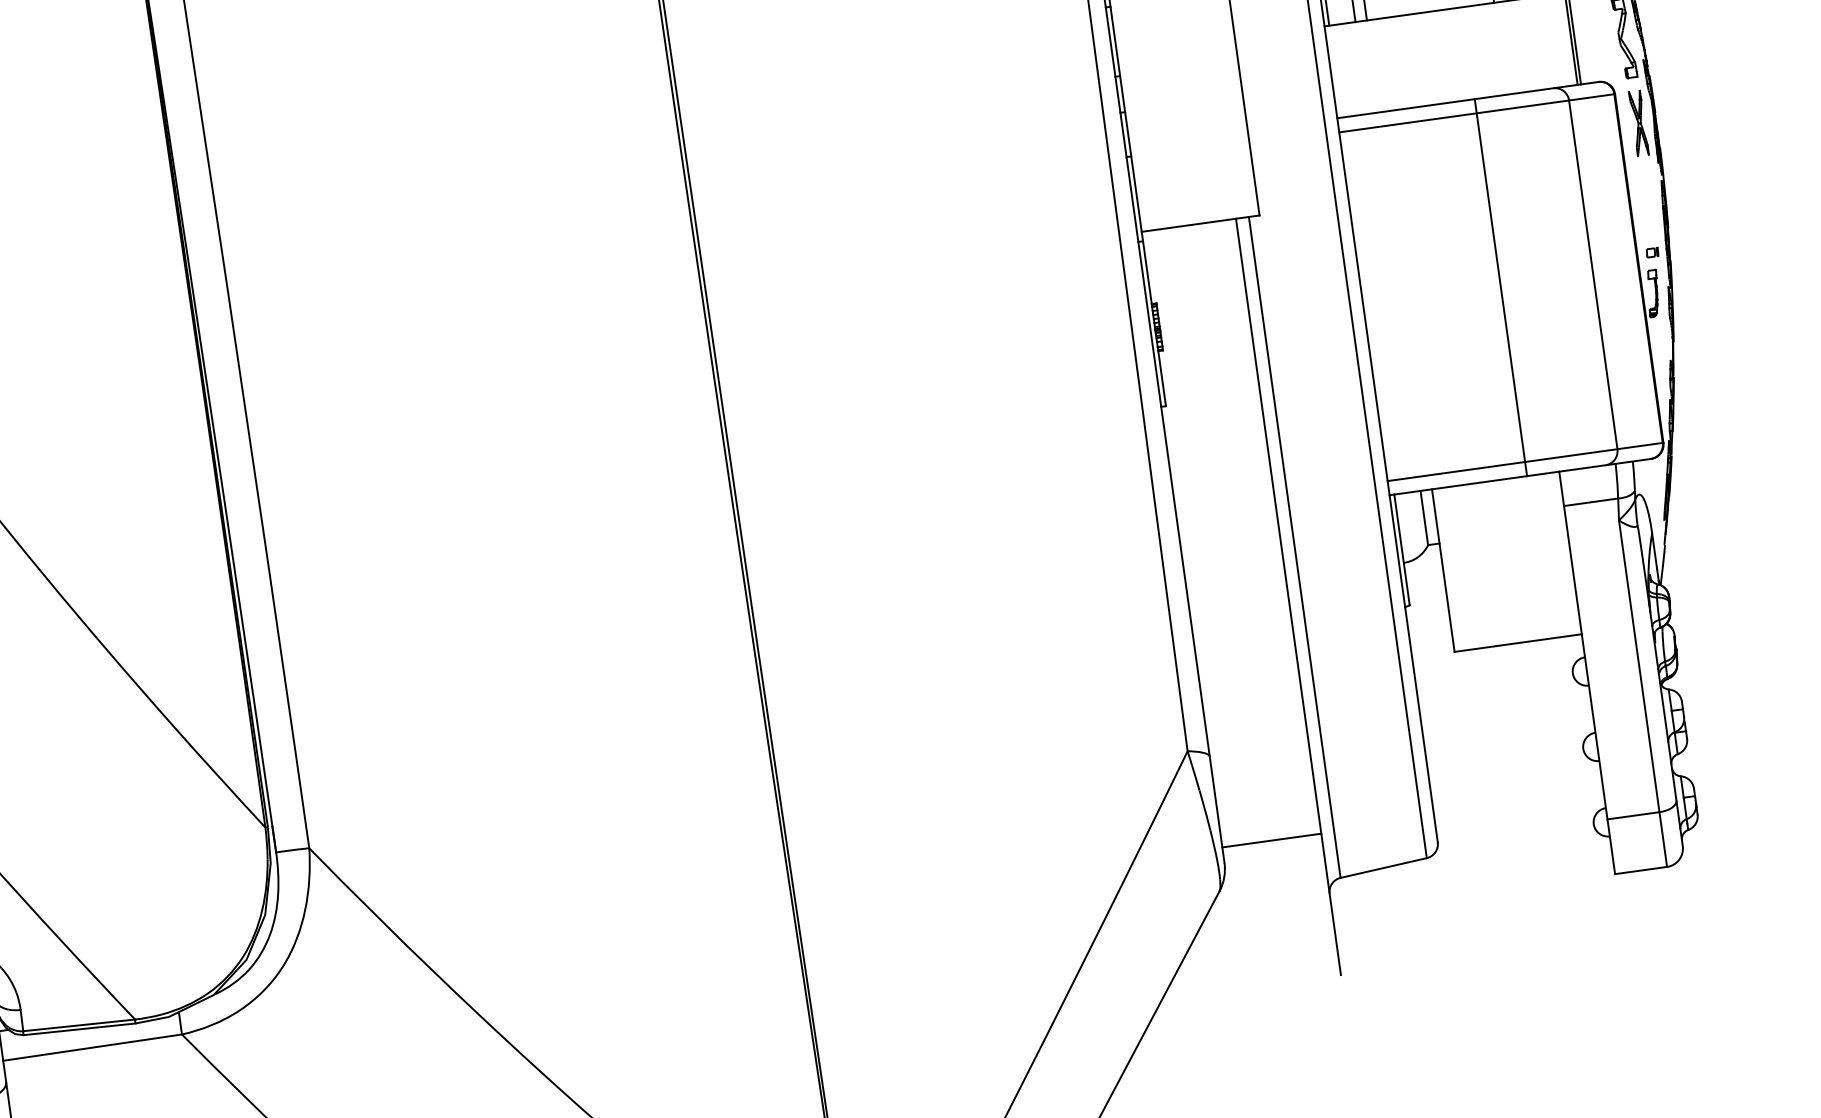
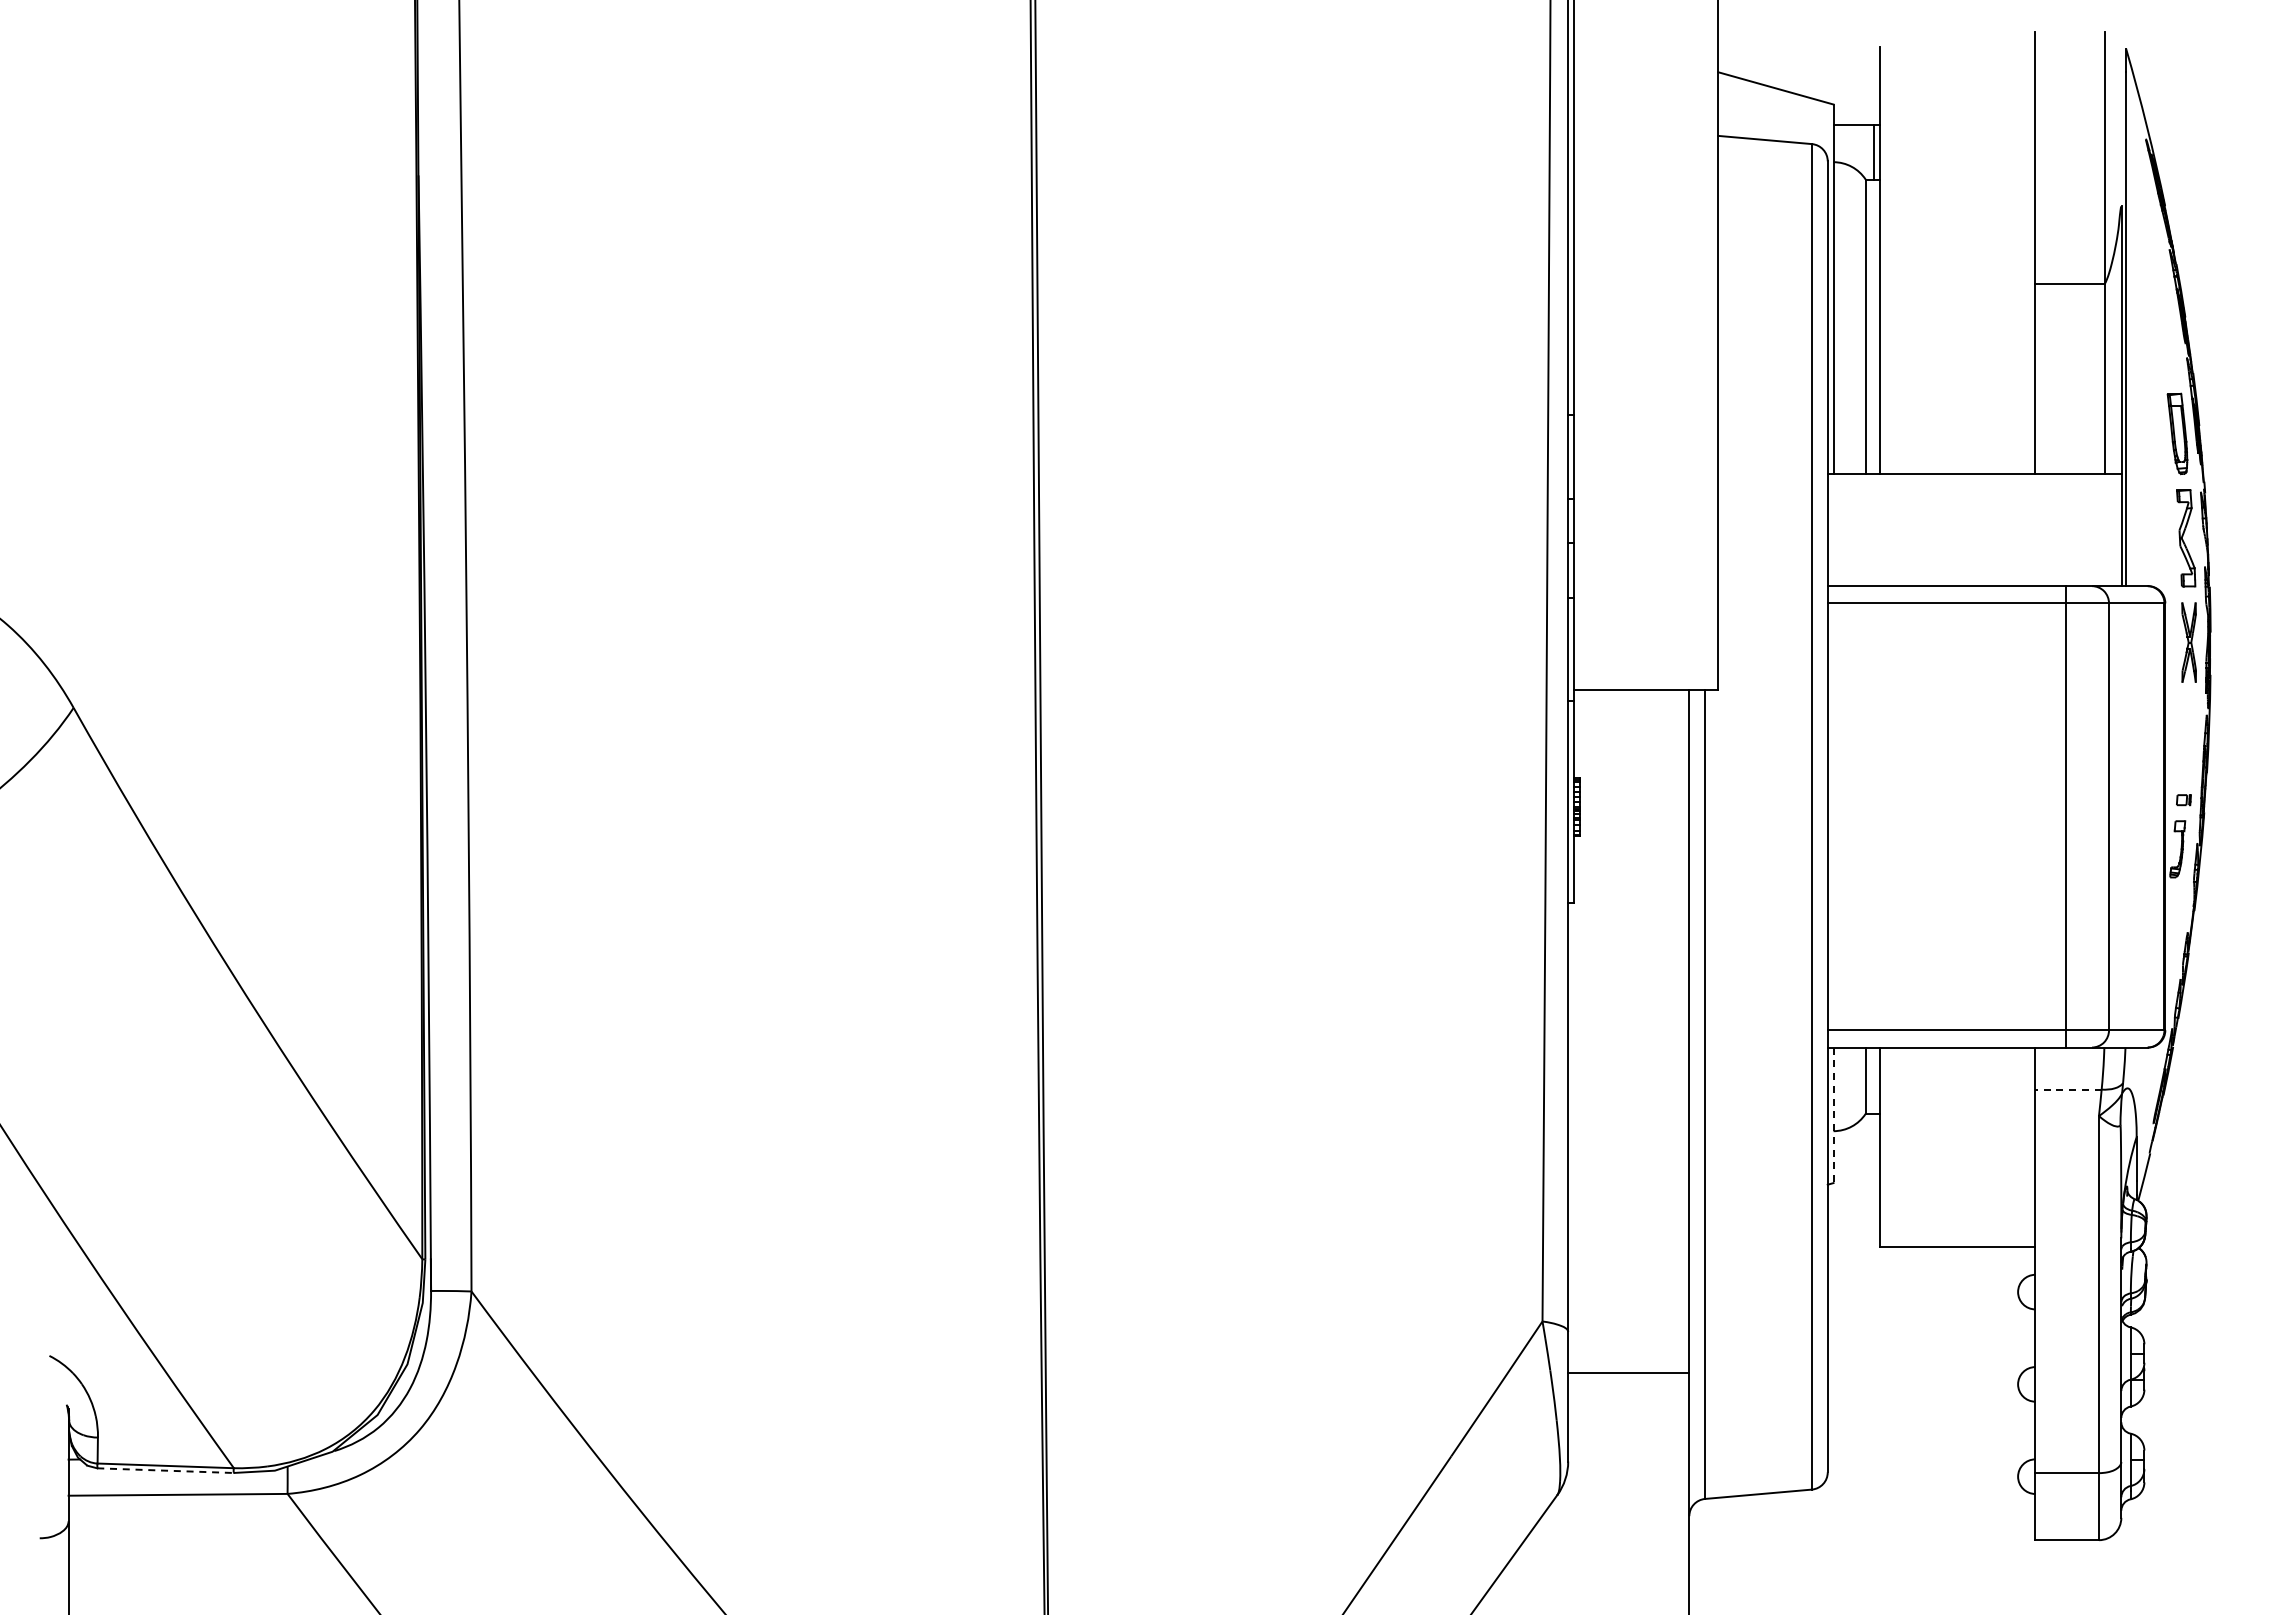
line: (1501, 287) -> (2066, 816), moved
line: (1591, 502) -> (2068, 1089), solid -> dashed
line: (1402, 550) -> (1833, 1115), solid -> dashed
line: (1271, 840) -> (1628, 1372), moved
line: (79, 1029) -> (165, 1470), solid -> dashed

